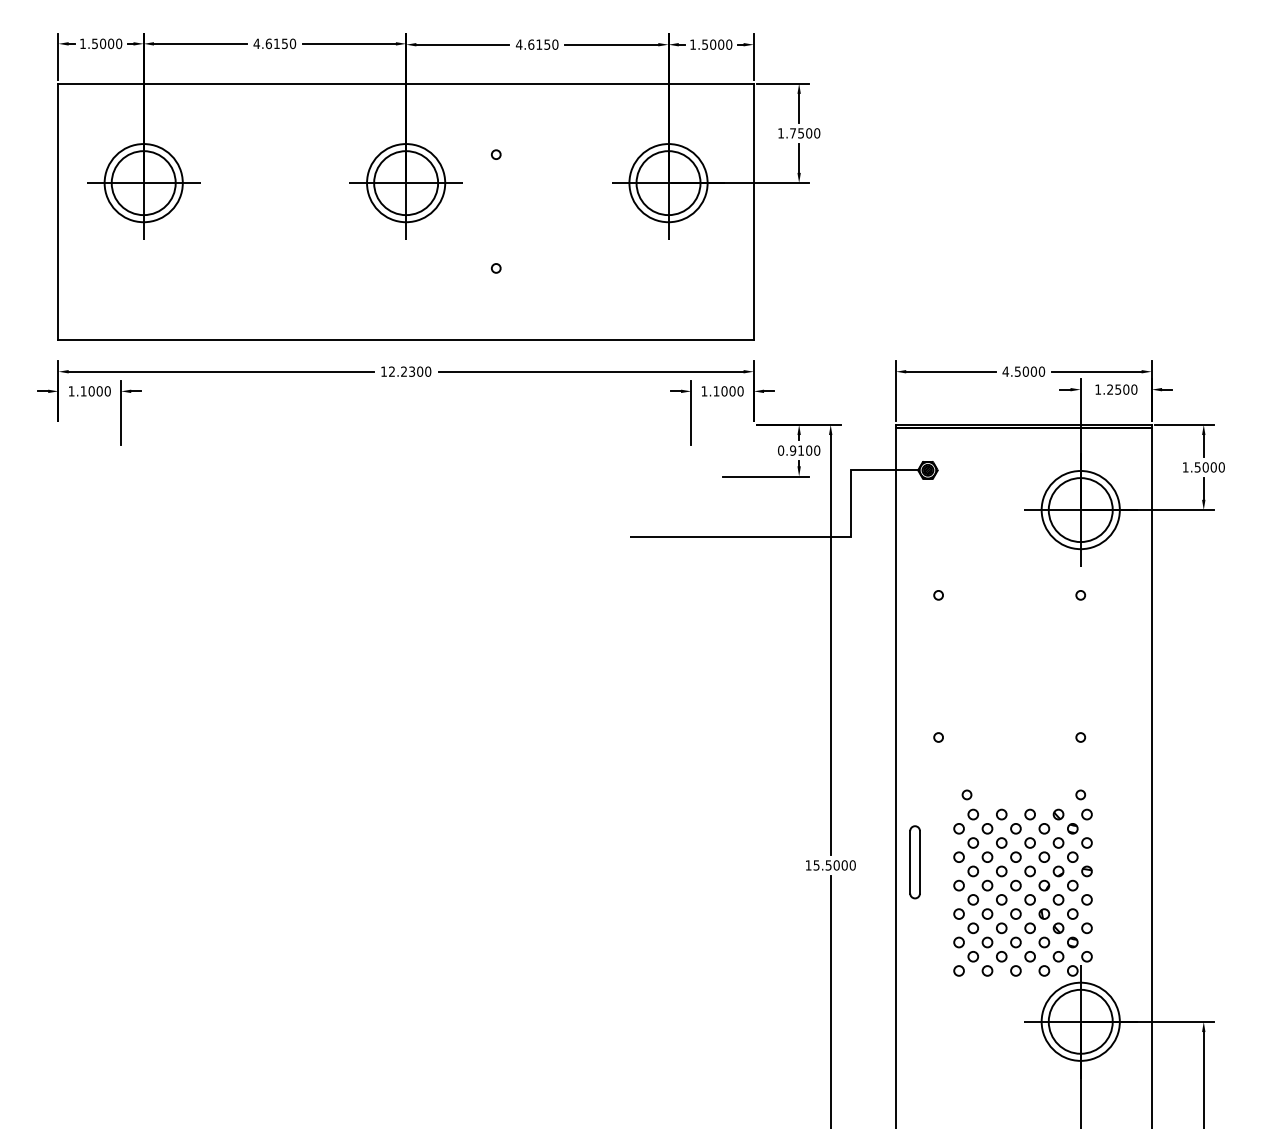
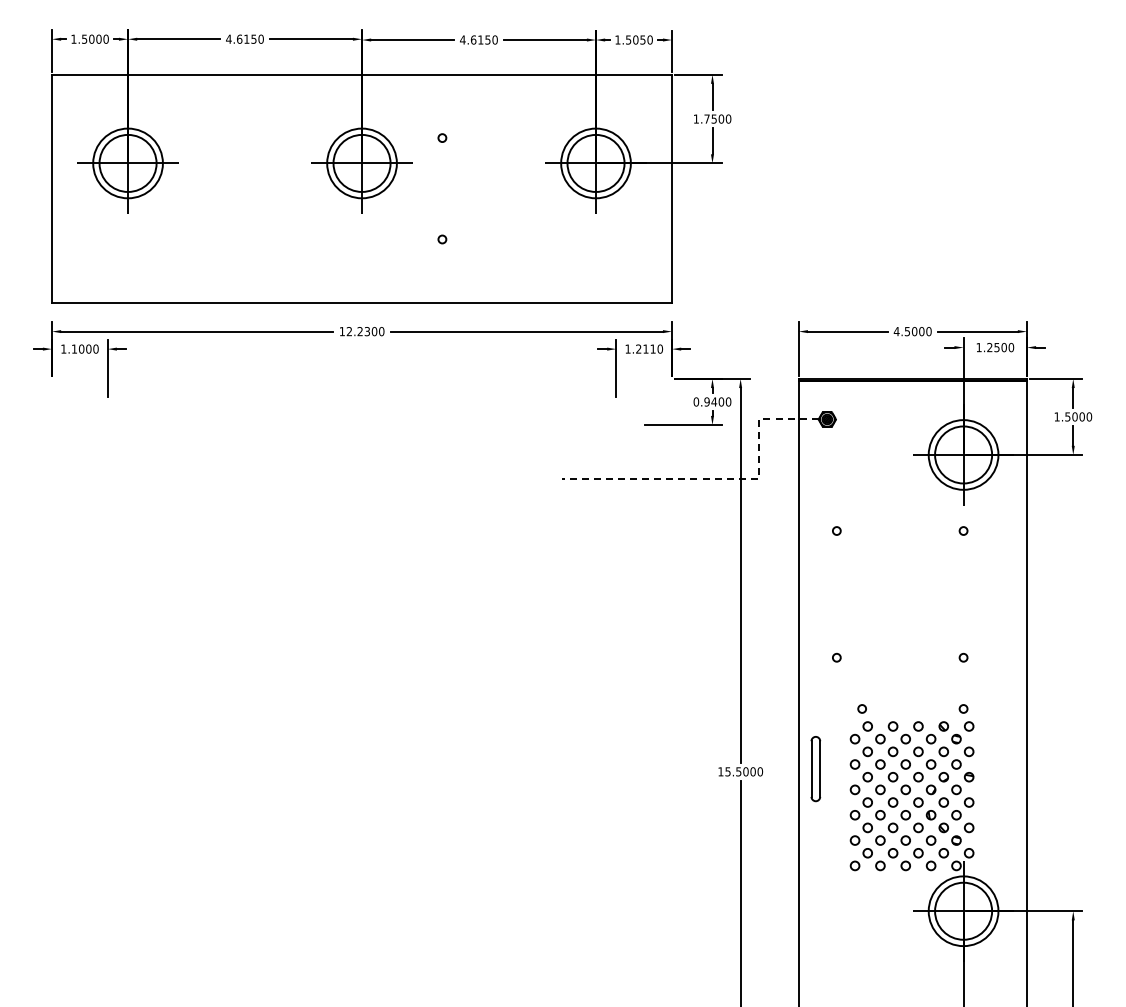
text: (720, 44) -> (642, 39), 1.5000 -> 1.5050
text: (724, 390) -> (645, 348), 1.1000 -> 1.2110
text: (801, 450) -> (714, 401), 0.9100 -> 0.9400
line: (809, 537) -> (721, 479), solid -> dashed

